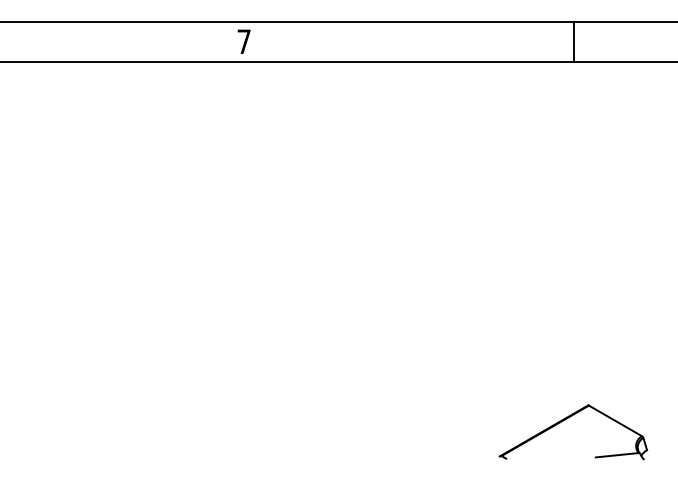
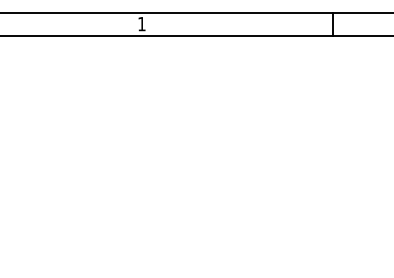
text: (243, 42) -> (141, 24), 7 -> 1
part: (563, 422) -> (327, 245), removed

